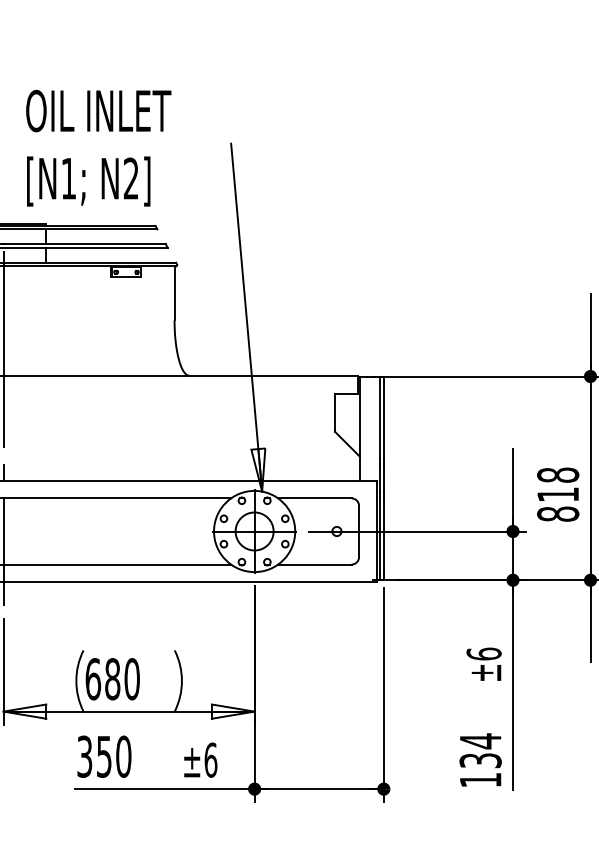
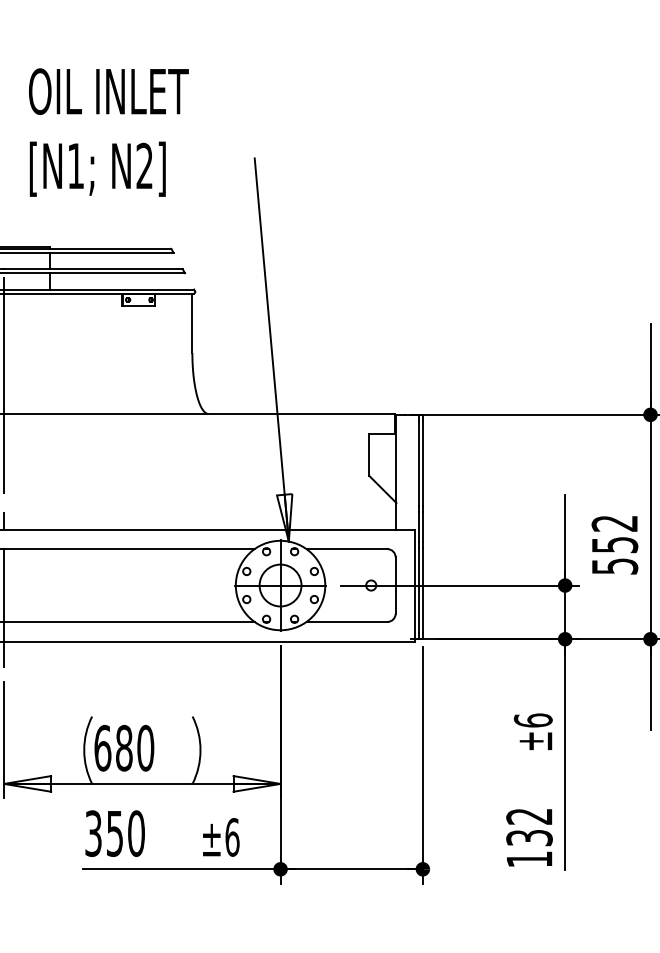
text: (98, 147) -> (108, 131), moved
text: (558, 494) -> (615, 544), 818 -> 552
text: (480, 741) -> (529, 816), 134 -> 132

